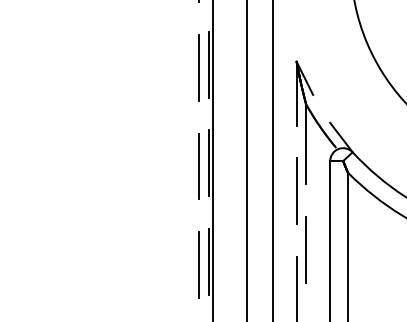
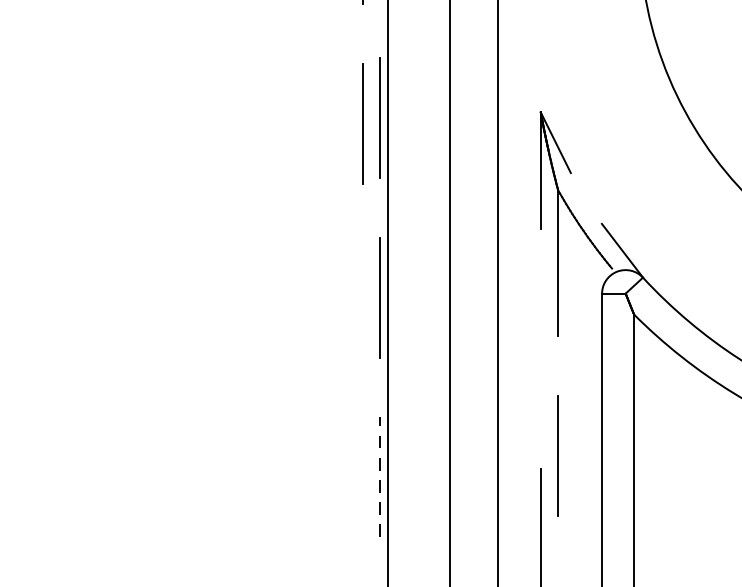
line: (198, 166) -> (361, 303), removed
line: (296, 191) -> (540, 349), removed
line: (208, 261) -> (380, 476), solid -> dashed
line: (199, 264) -> (363, 482), removed

